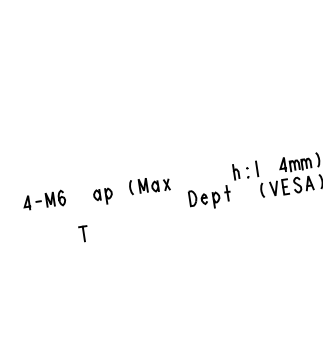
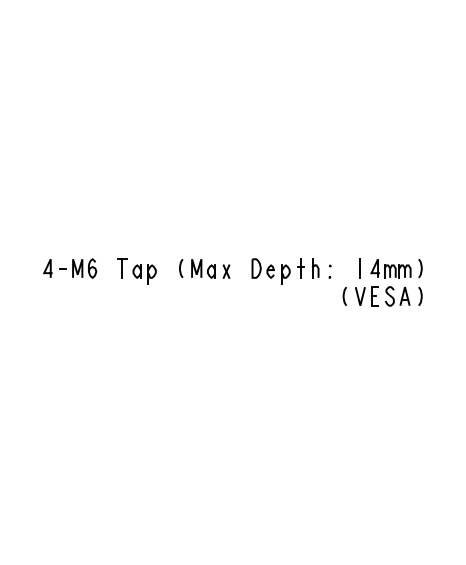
line: (256, 168) -> (359, 268), moved
part: (209, 198) -> (277, 271), moved
part: (83, 233) -> (122, 268), moved

